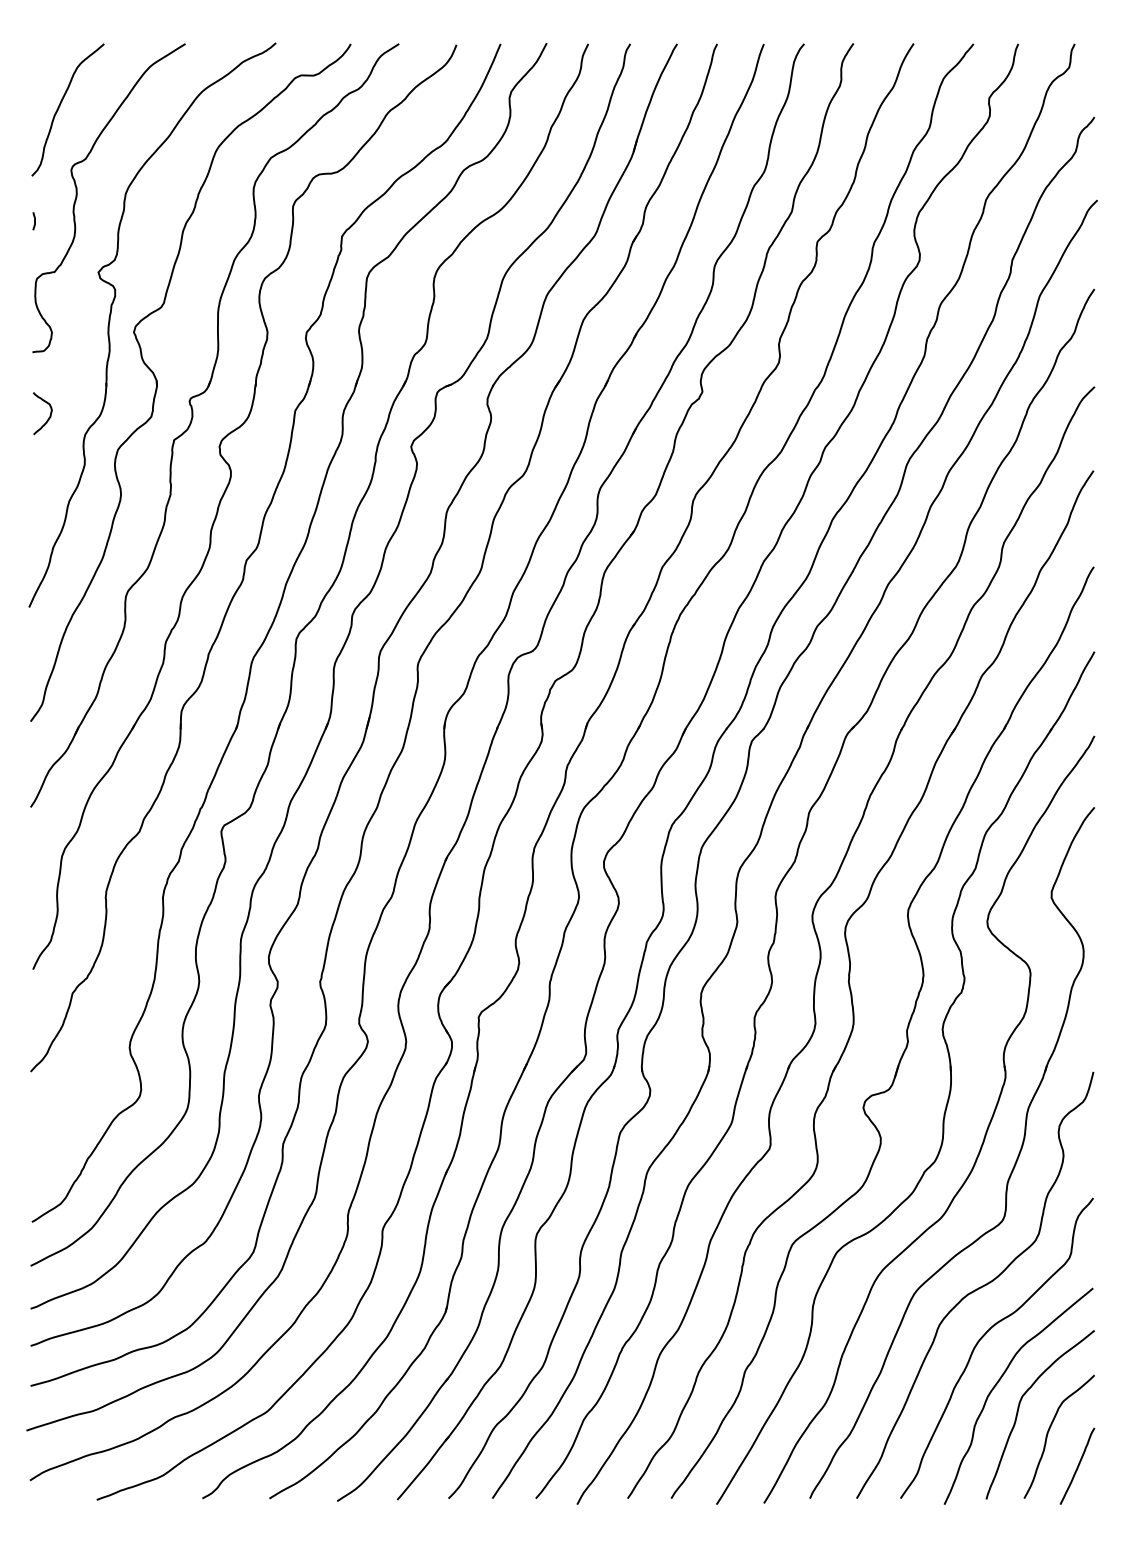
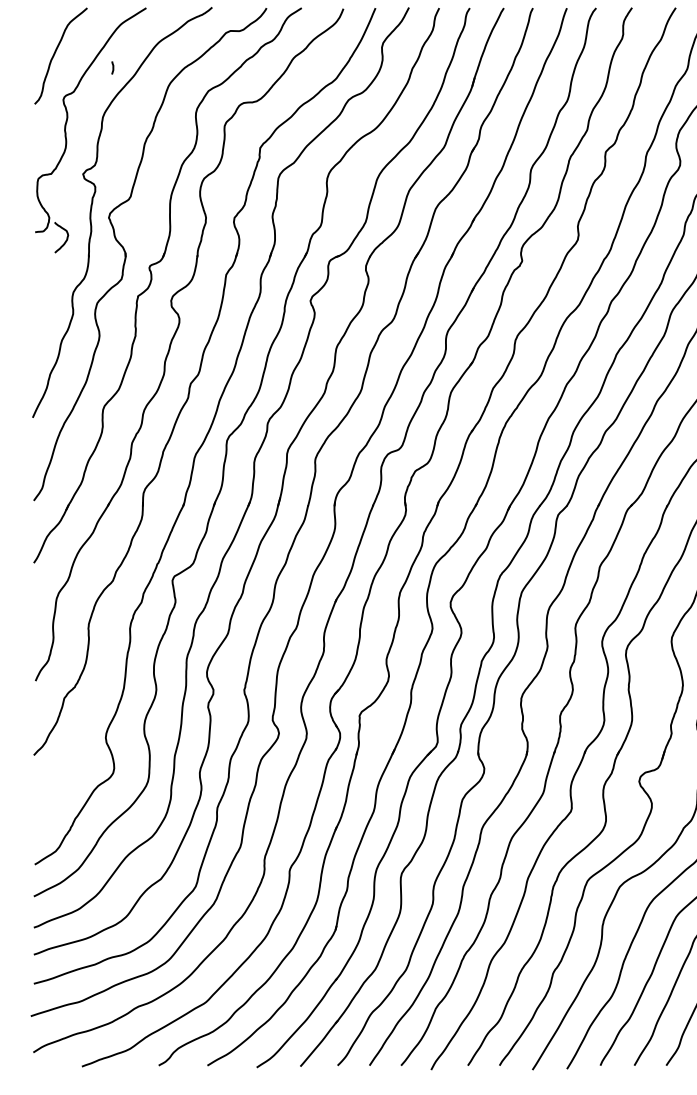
line: (34, 221) -> (112, 68), moved
curve: (48, 417) -> (65, 240), moved

